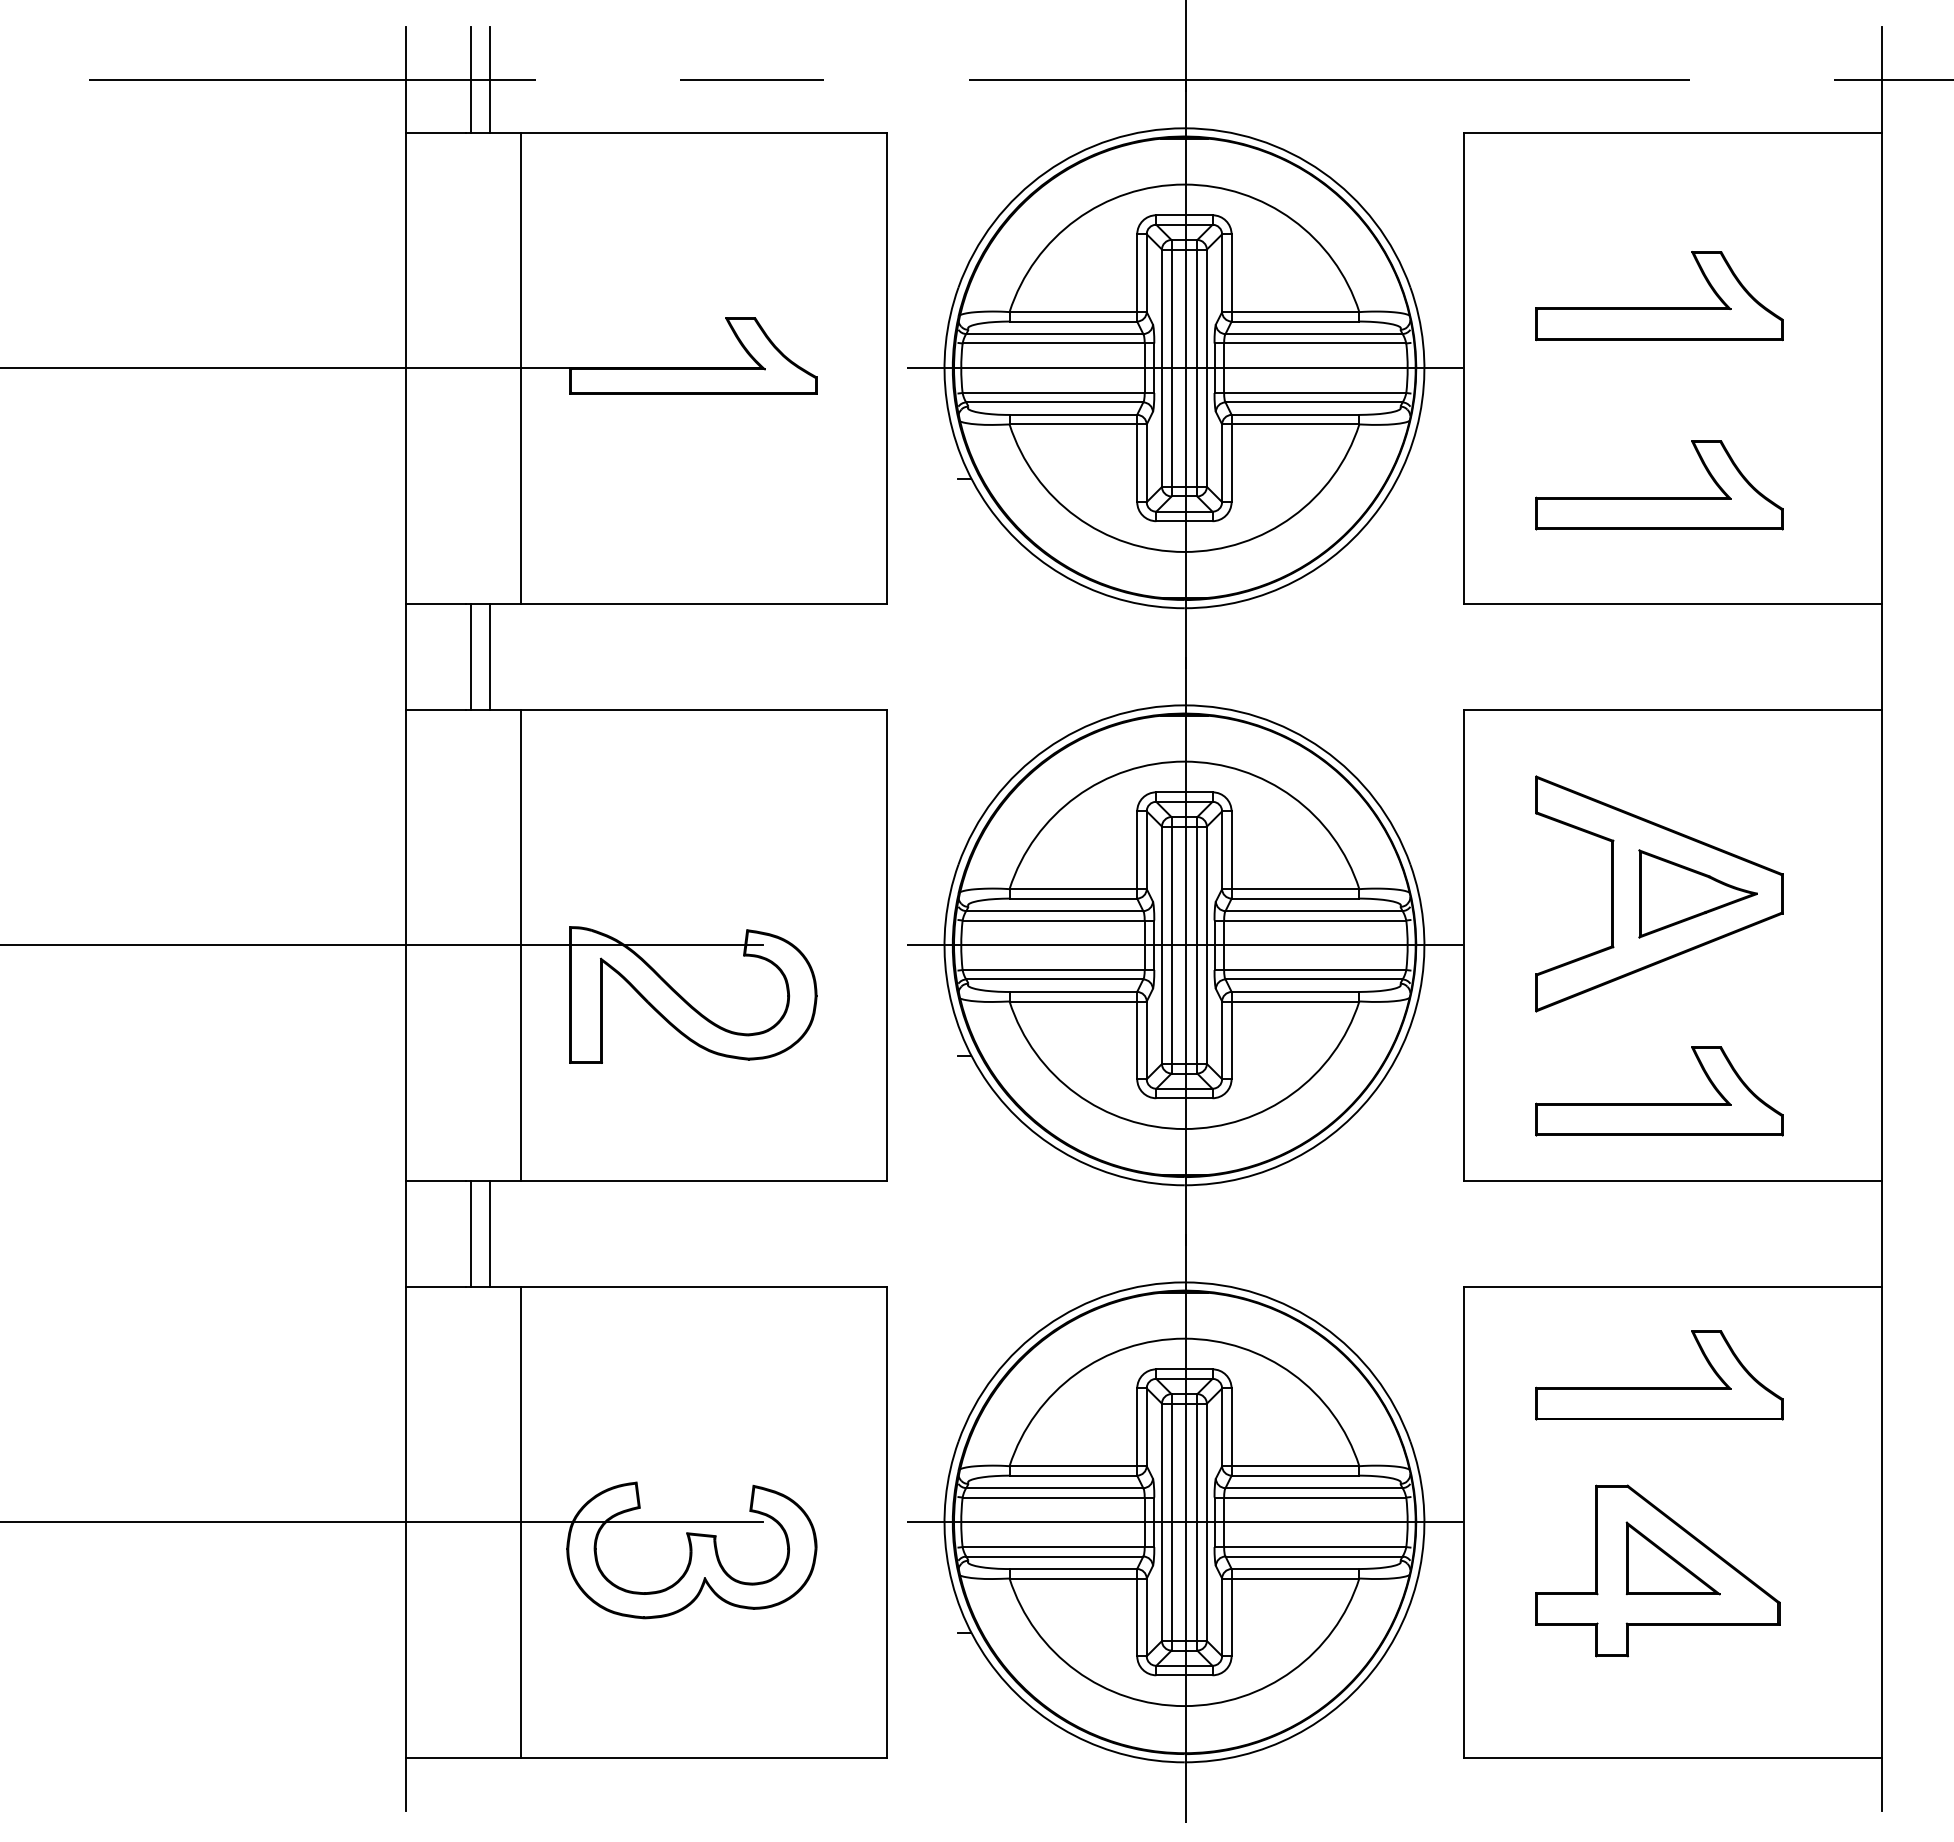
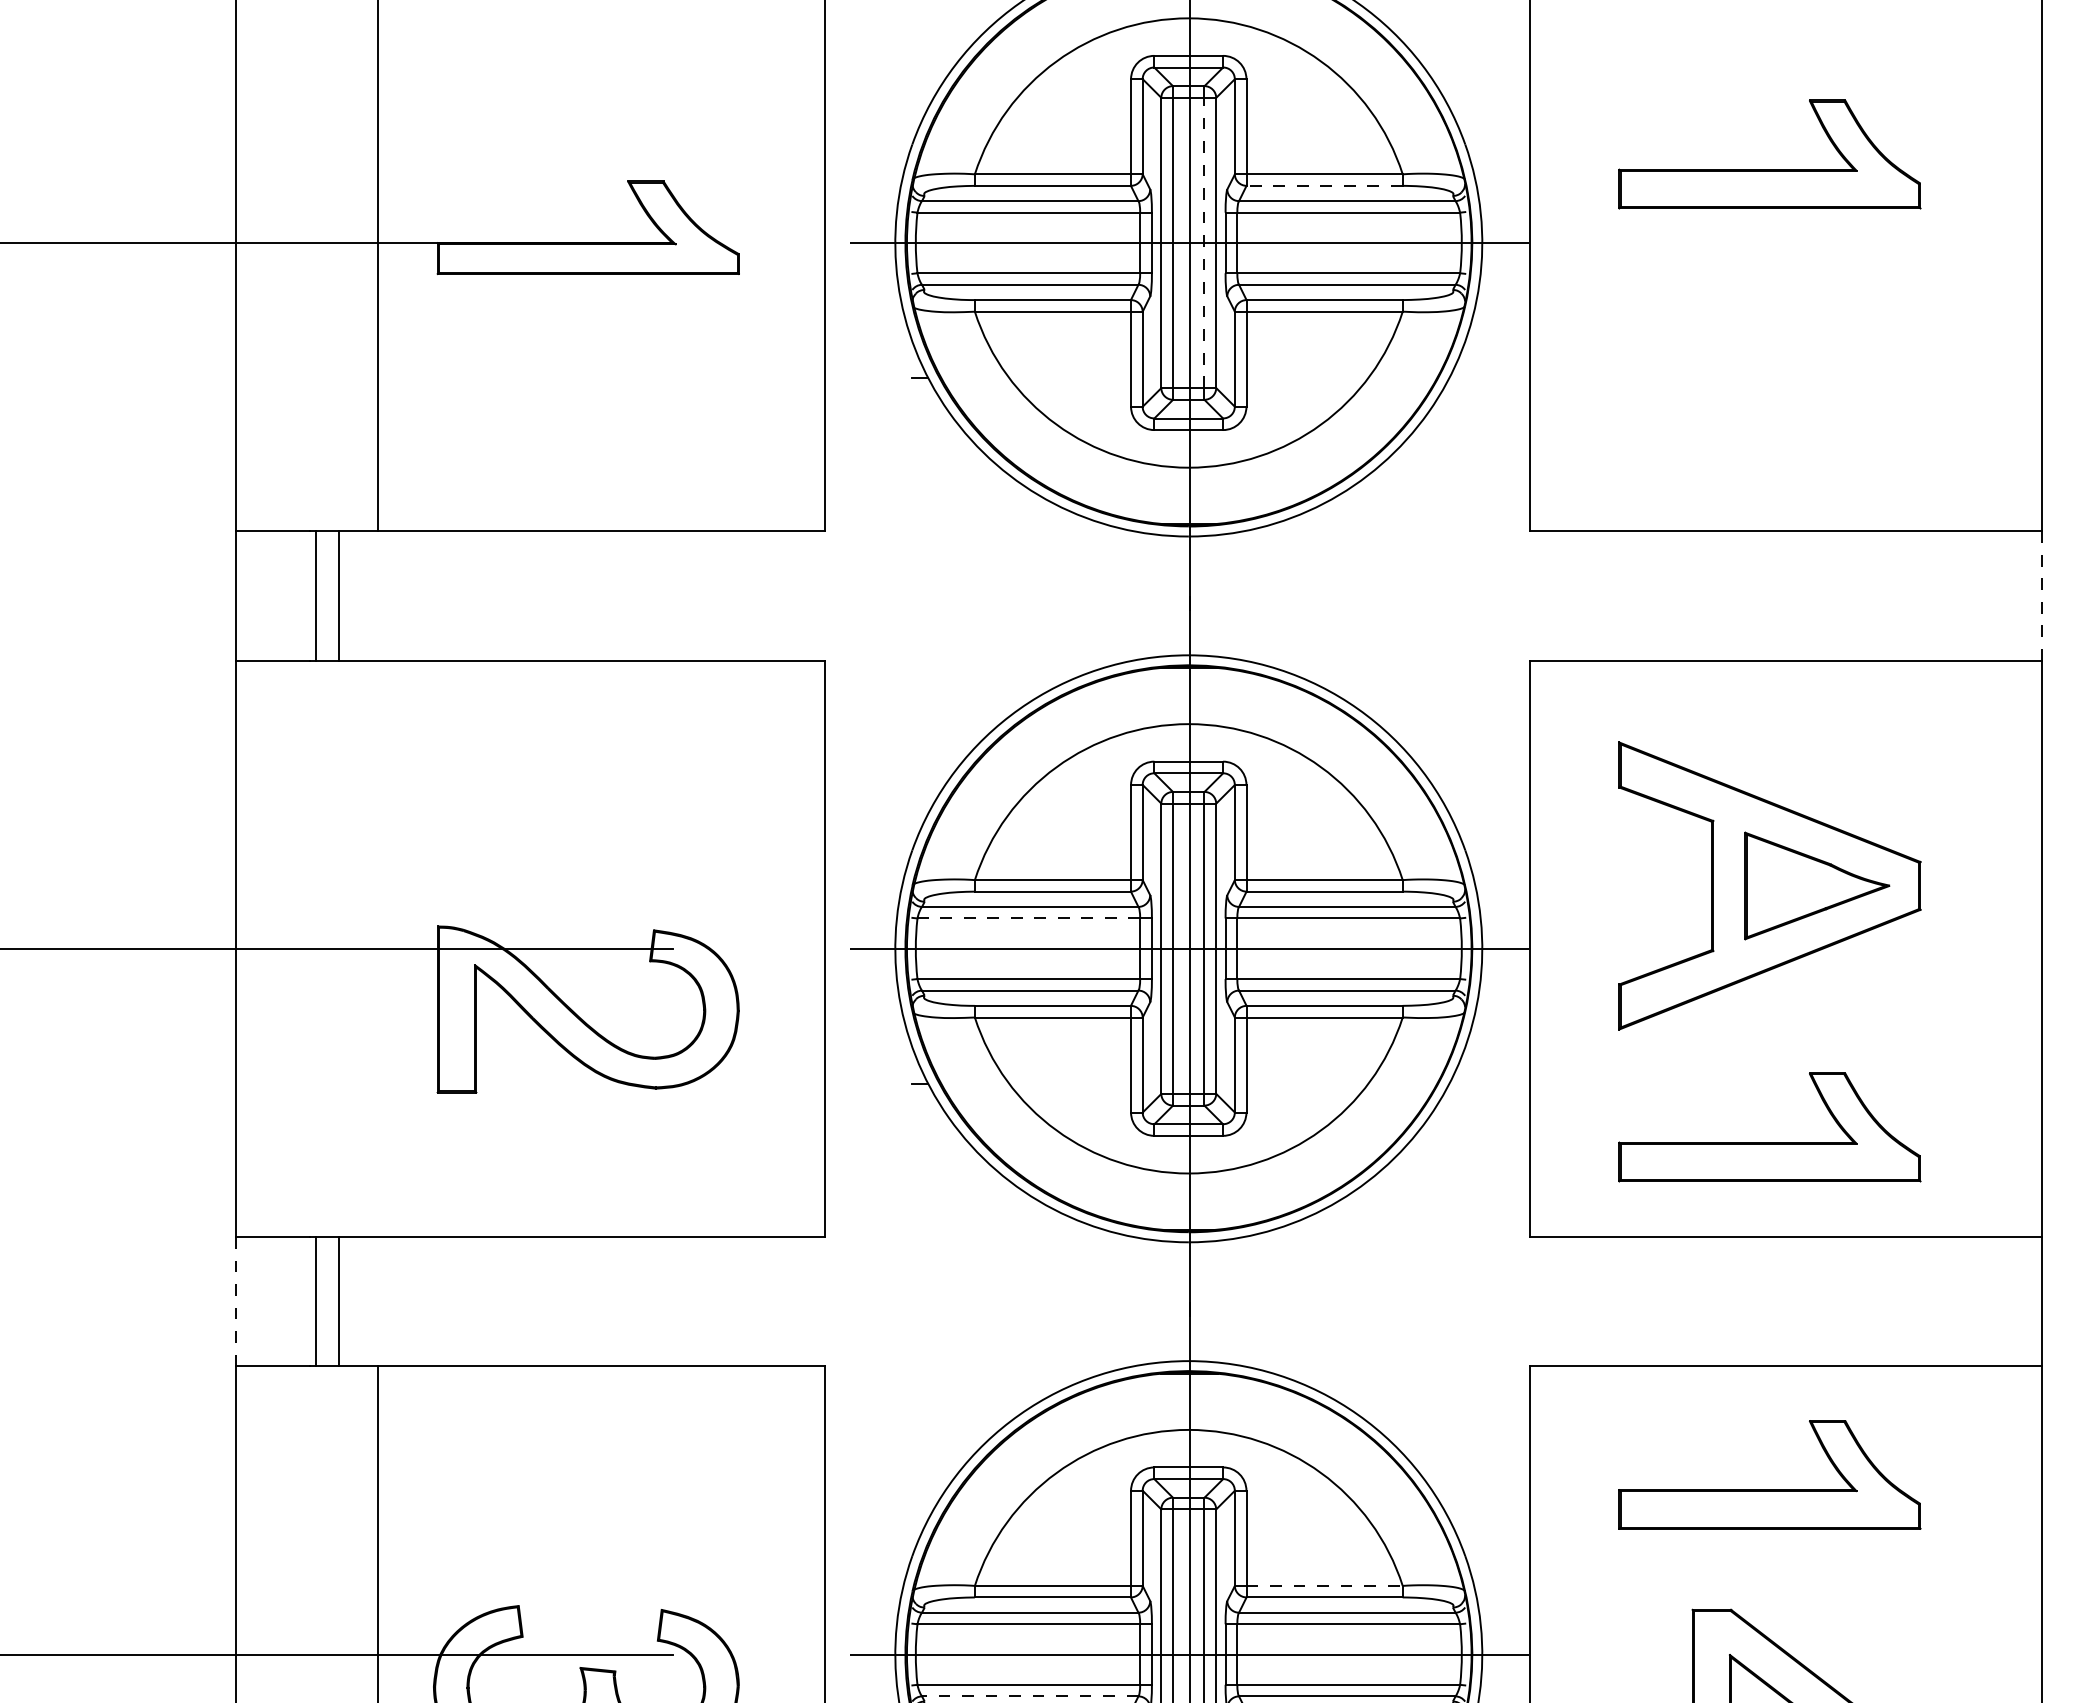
line: (1295, 321) -> (1324, 185), solid -> dashed
line: (1197, 368) -> (1204, 243), solid -> dashed
part: (1659, 497) -> (1769, 401), removed
line: (1882, 656) -> (2042, 595), solid -> dashed
line: (1053, 920) -> (1028, 918), solid -> dashed
line: (521, 944) -> (377, 947), removed
line: (405, 1233) -> (236, 1301), solid -> dashed
line: (1295, 1466) -> (1324, 1586), solid -> dashed
line: (1054, 1556) -> (1029, 1696), solid -> dashed

